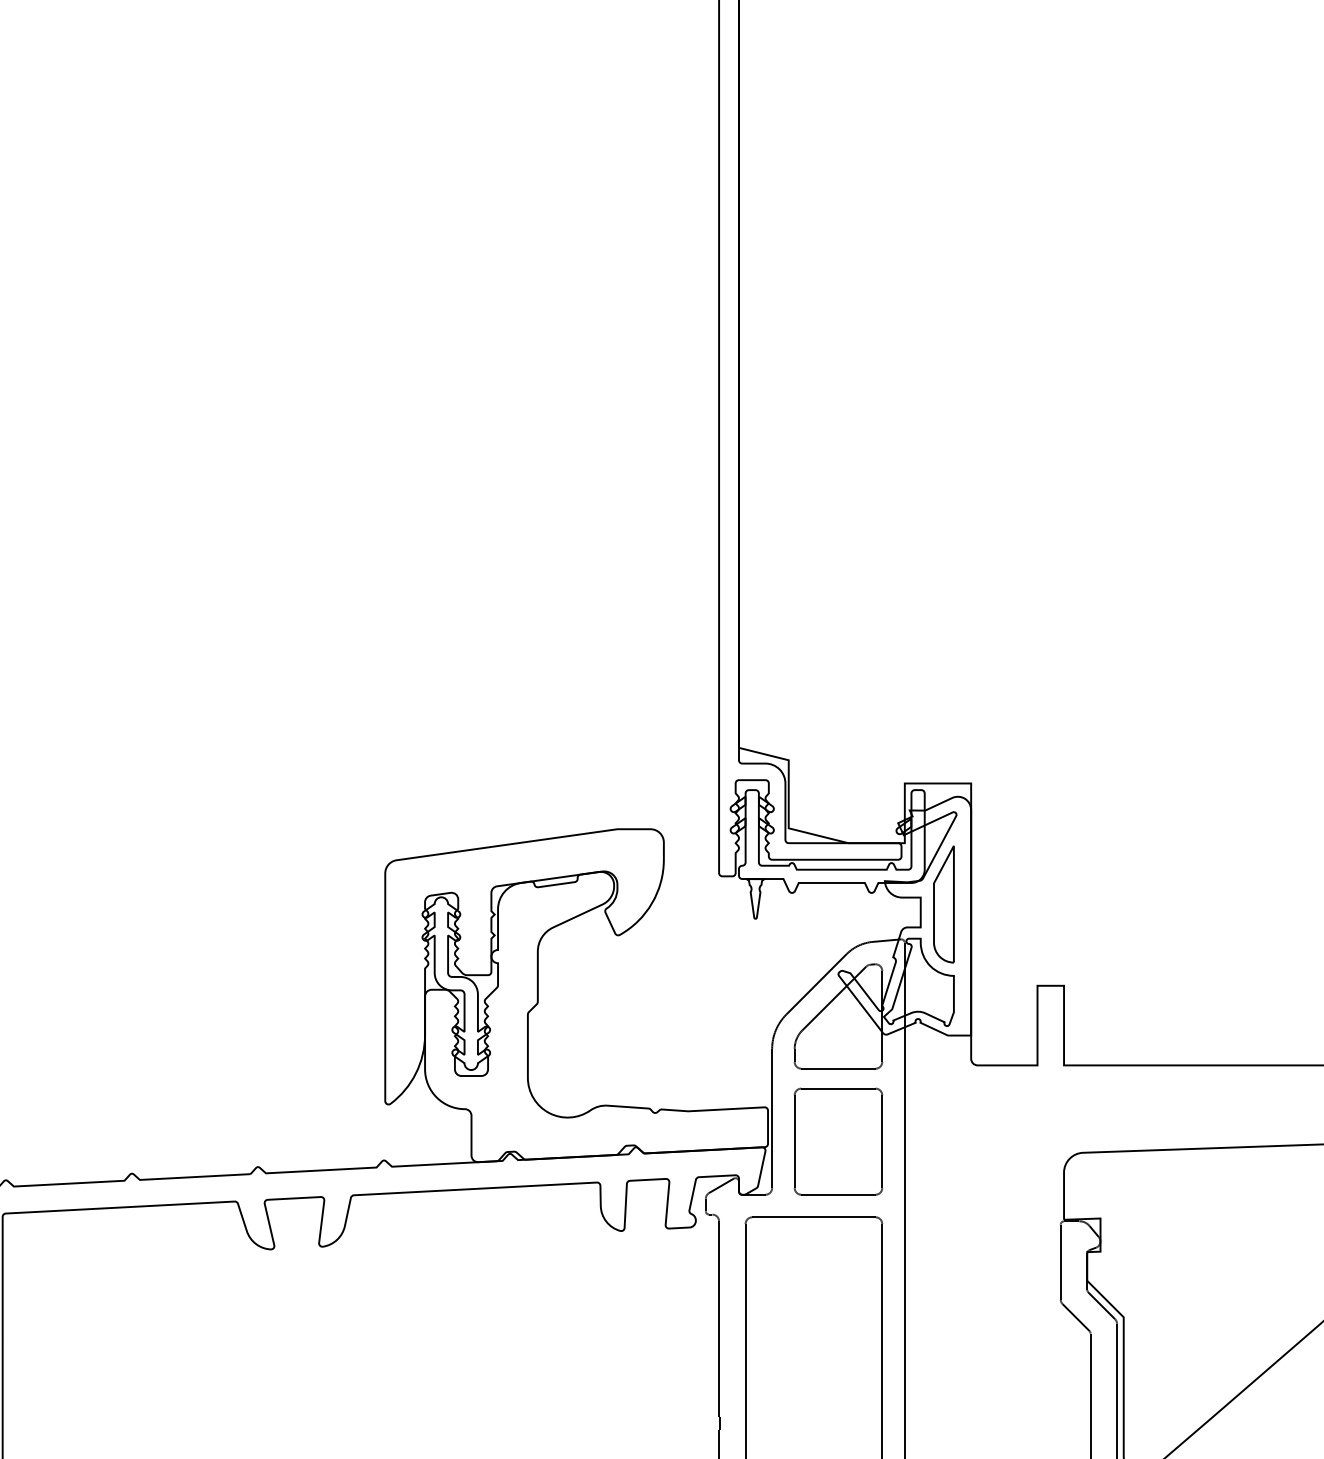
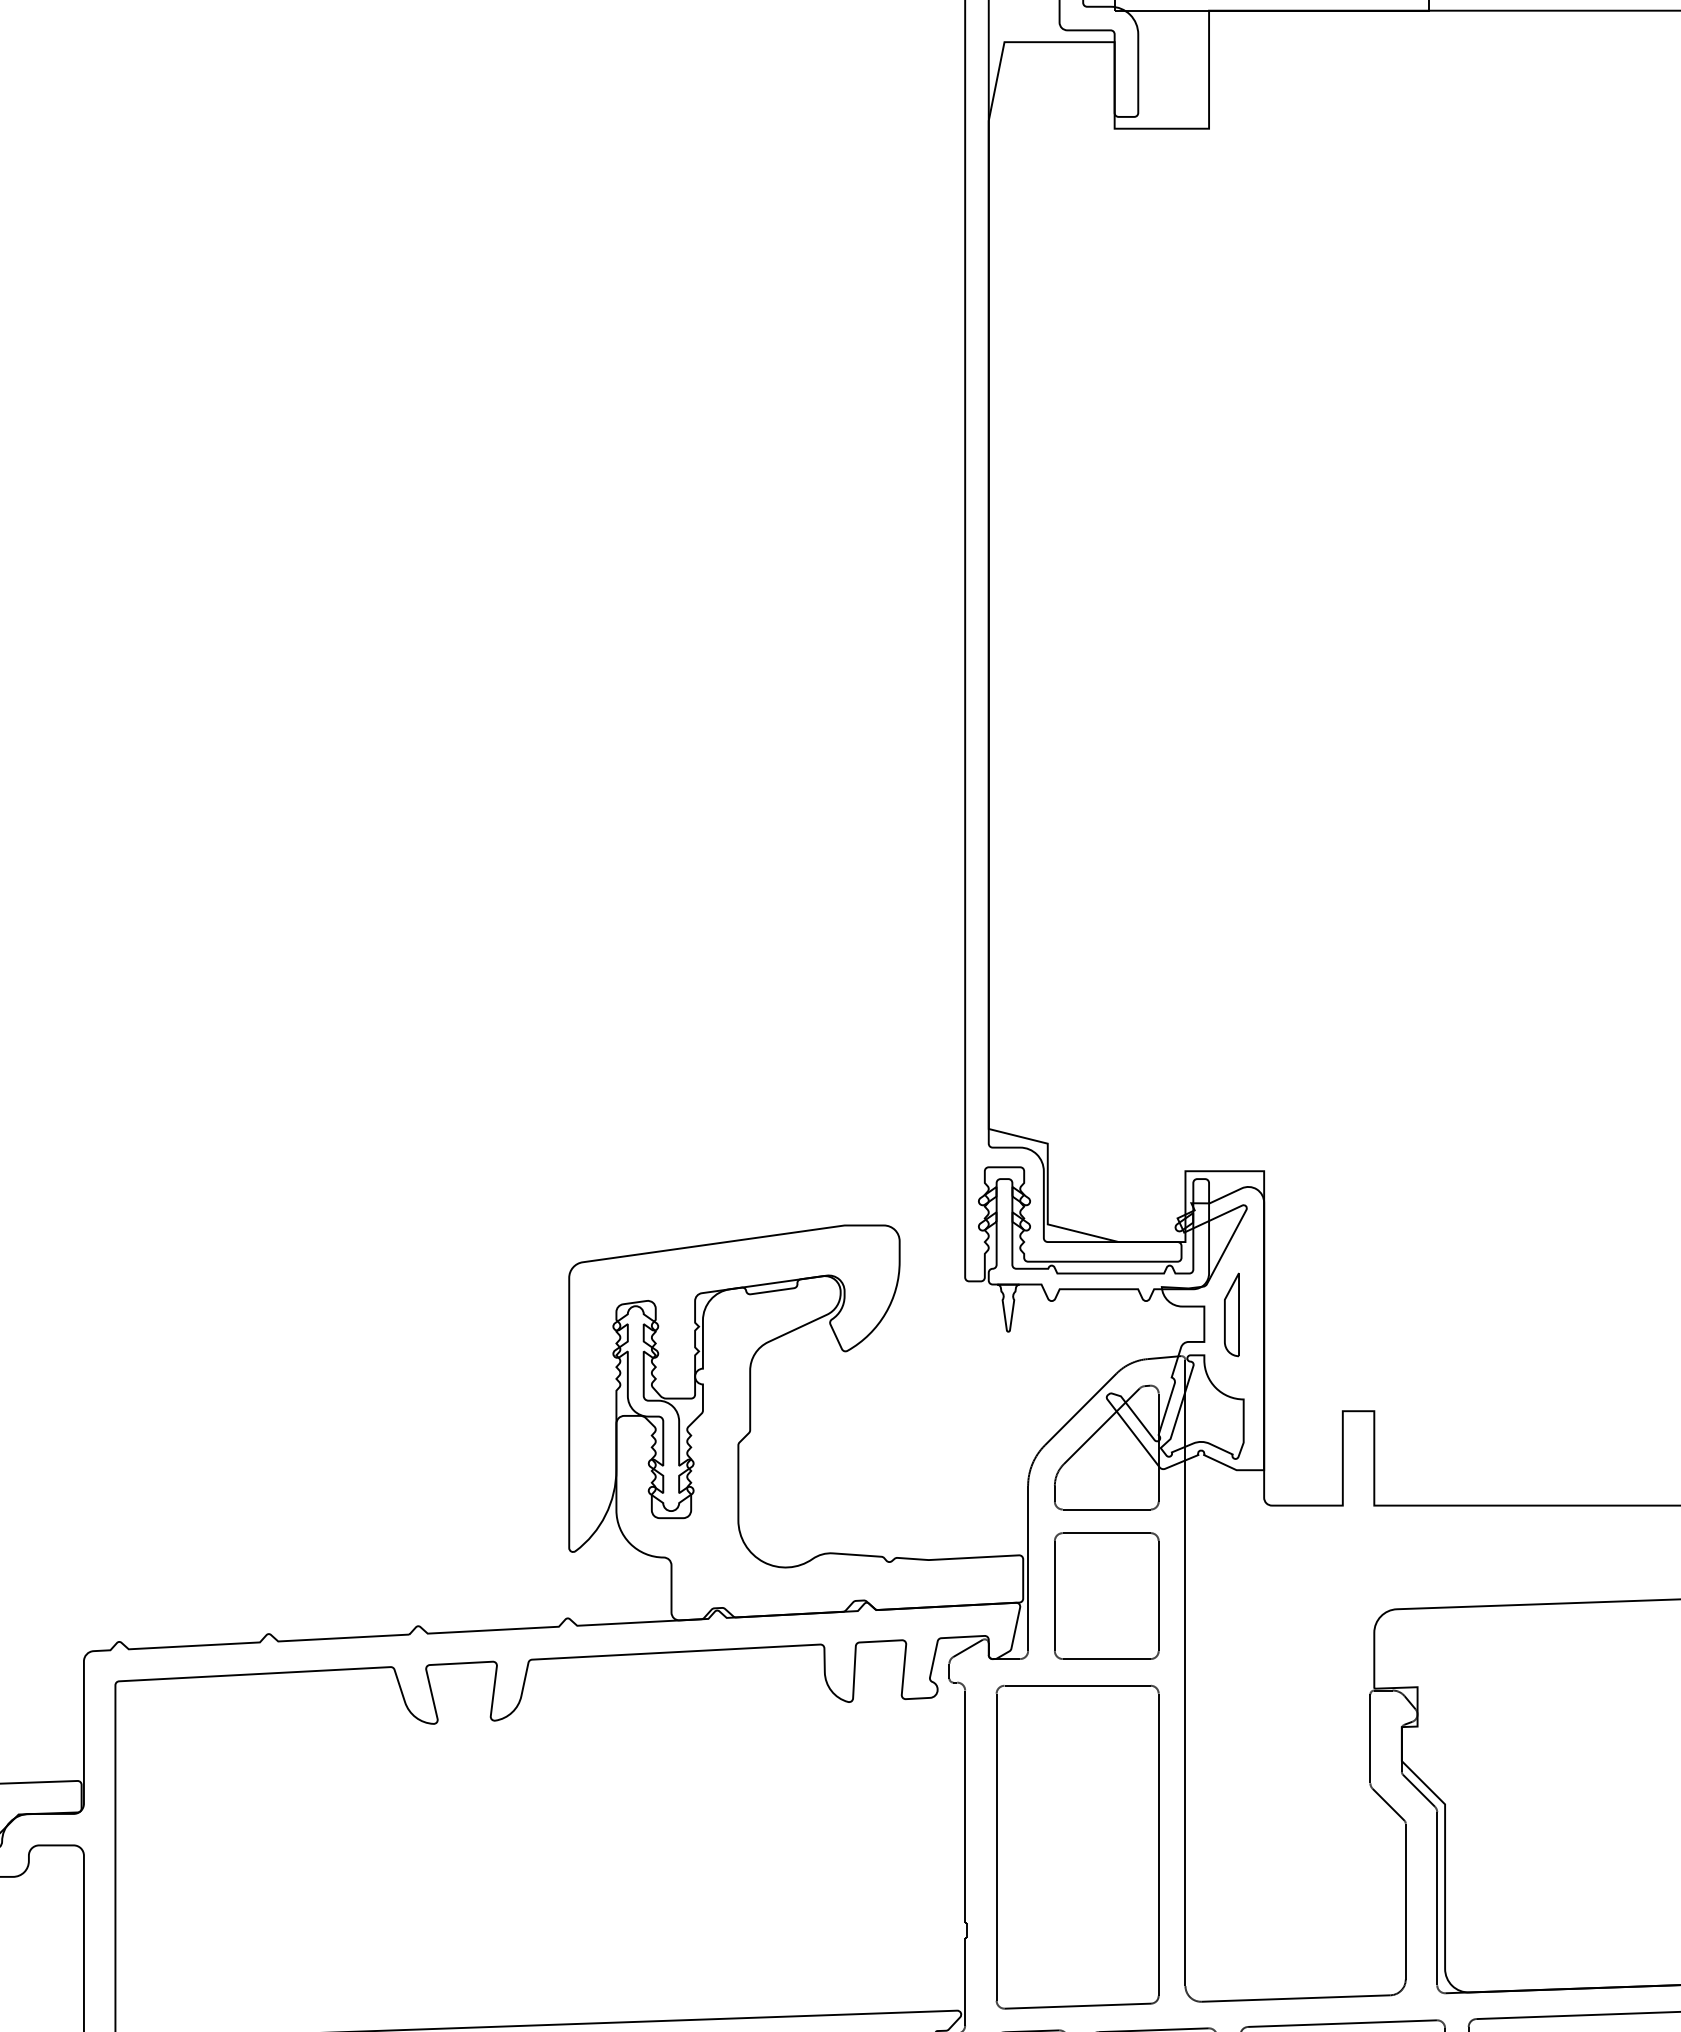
part: (943, 904) -> (1231, 1314), size x0.6

